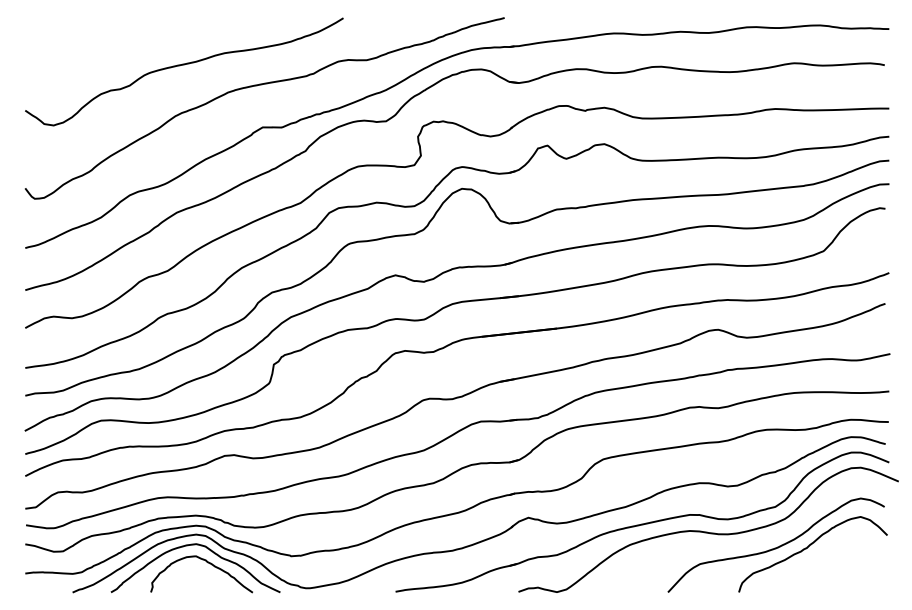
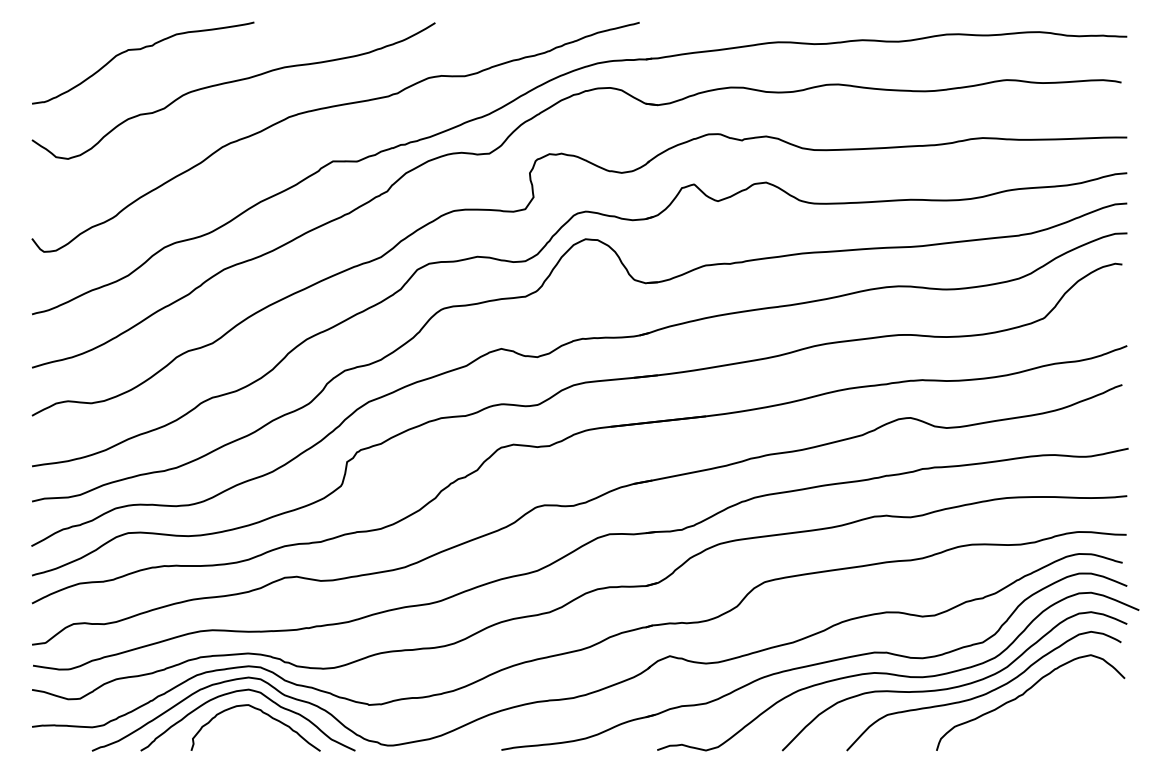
curve: (110, 39) -> (139, 50), added
curve: (753, 541) -> (954, 686), added

